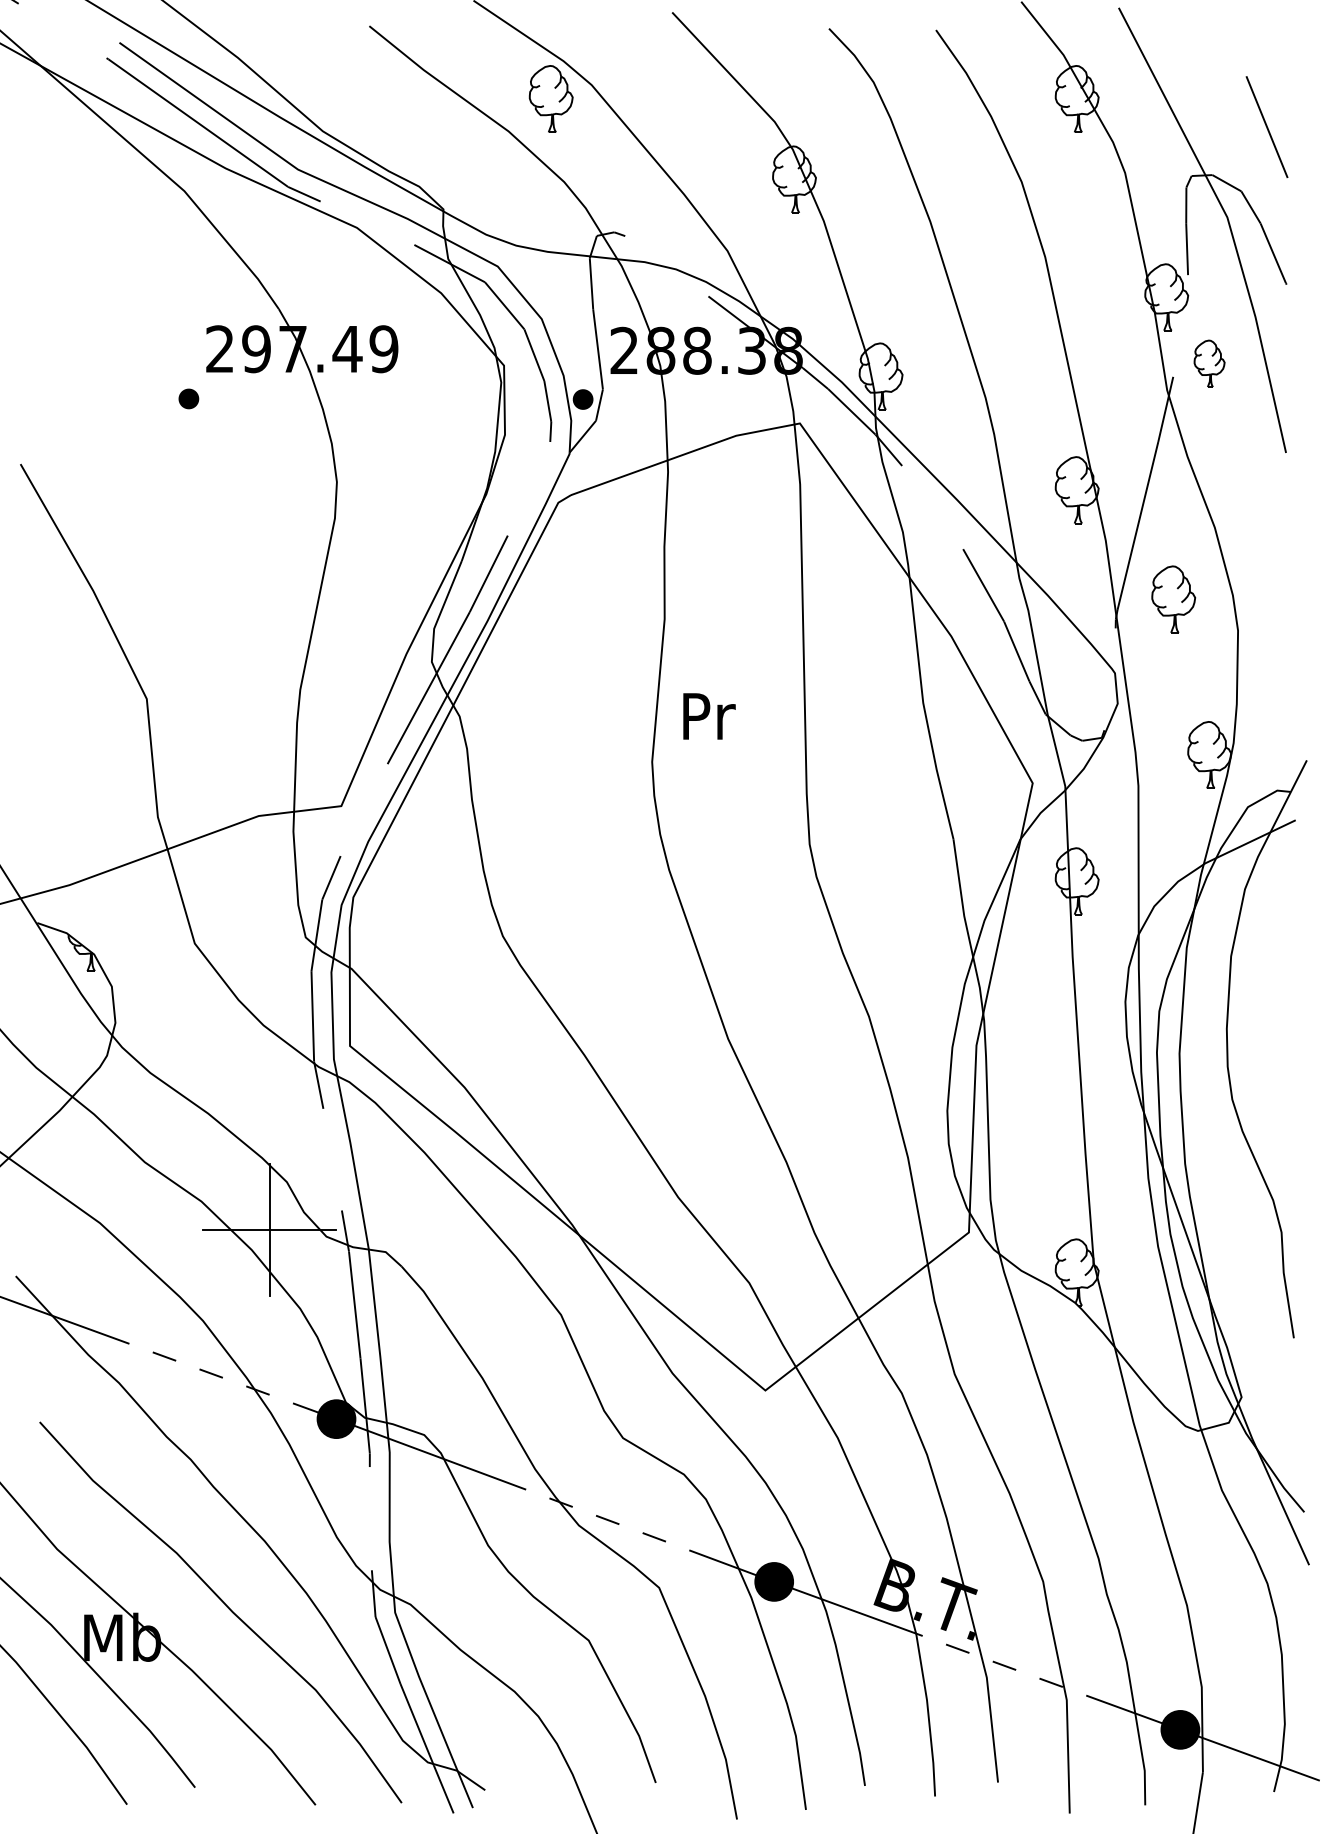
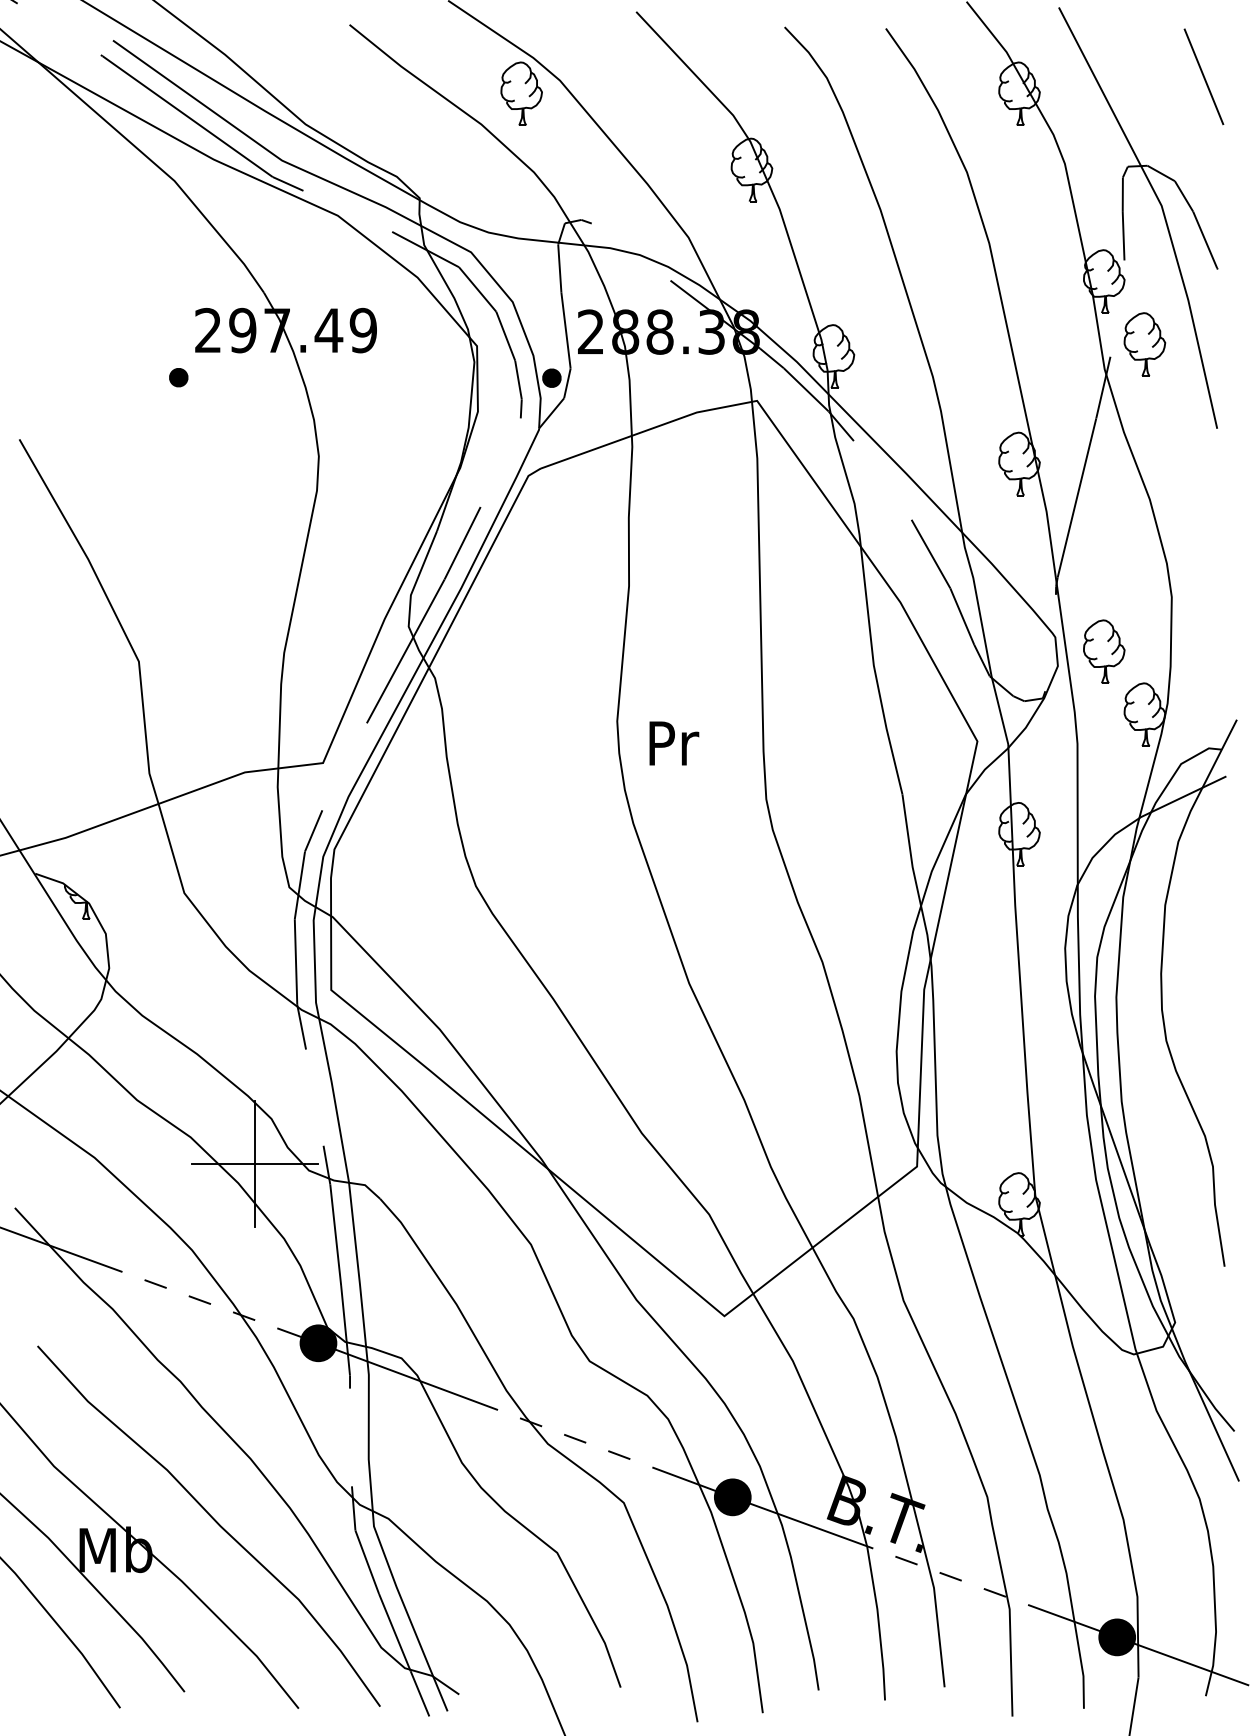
line: (1266, 126) -> (1203, 76), moved
part: (1209, 363) -> (1144, 344), size x1.43
part: (1173, 599) -> (1104, 651), moved
text: (709, 716) -> (674, 743), moved

